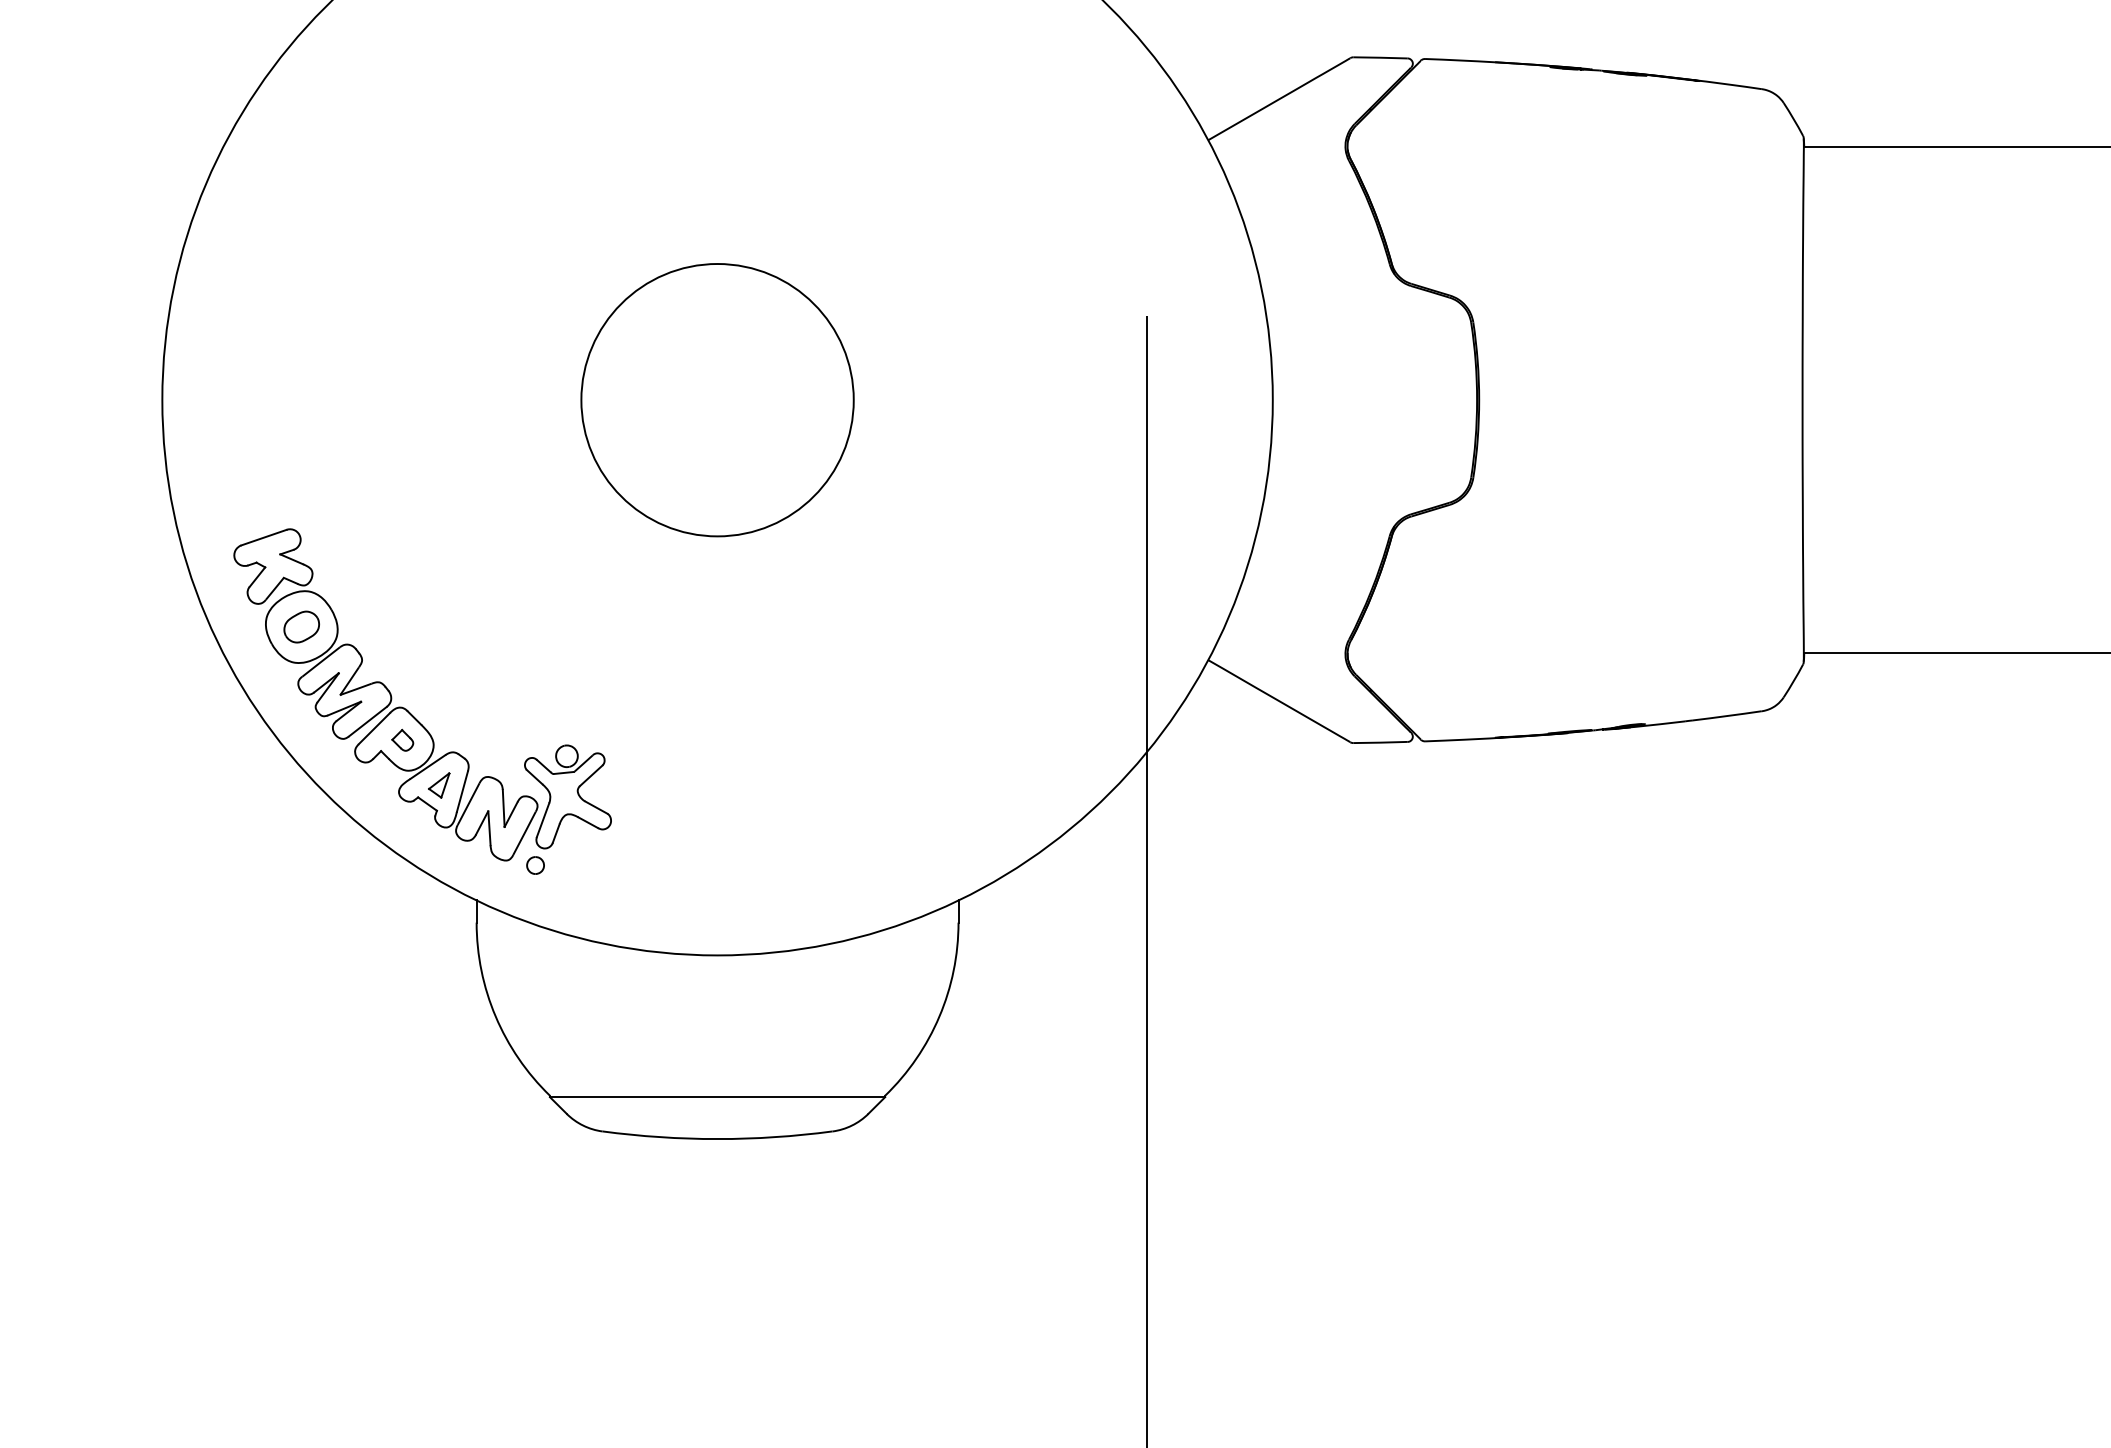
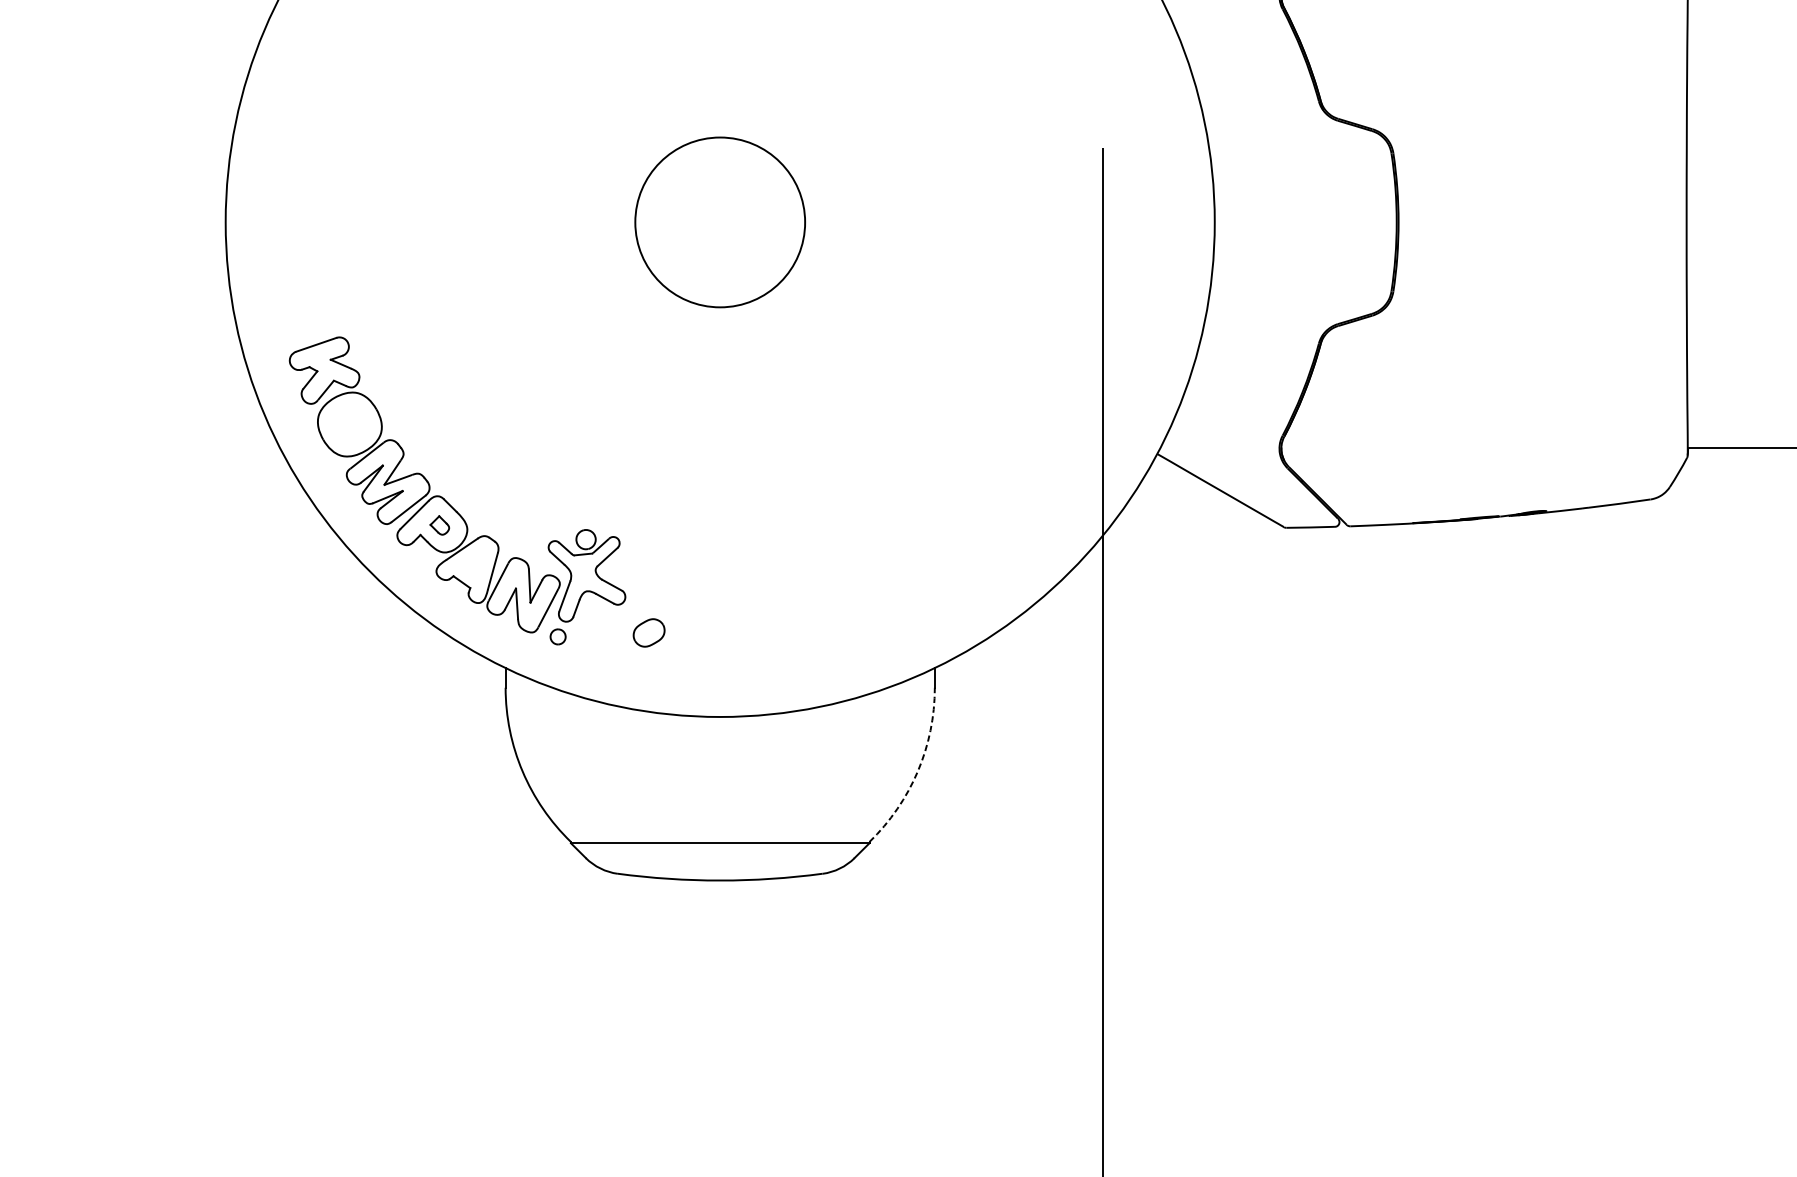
circle: (717, 400) -> (720, 222), size x0.7
part: (301, 626) -> (648, 632), moved
part: (439, 785) -> (472, 565), removed
arc: (939, 1016) -> (917, 771), solid -> dashed

